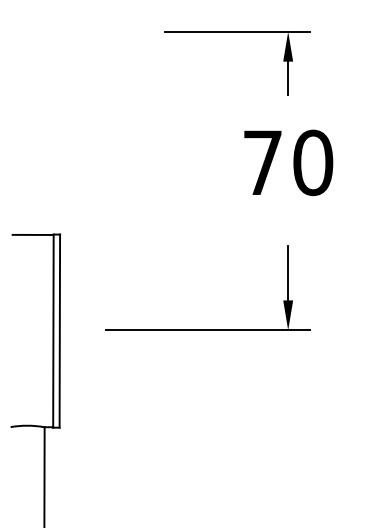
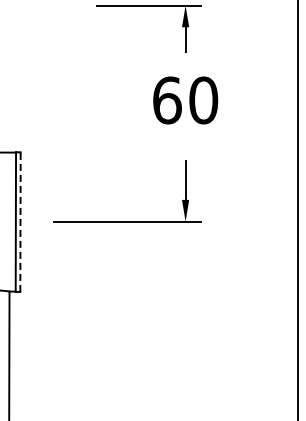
text: (263, 162) -> (167, 100), 70 -> 60
line: (59, 331) -> (20, 222), solid -> dashed

